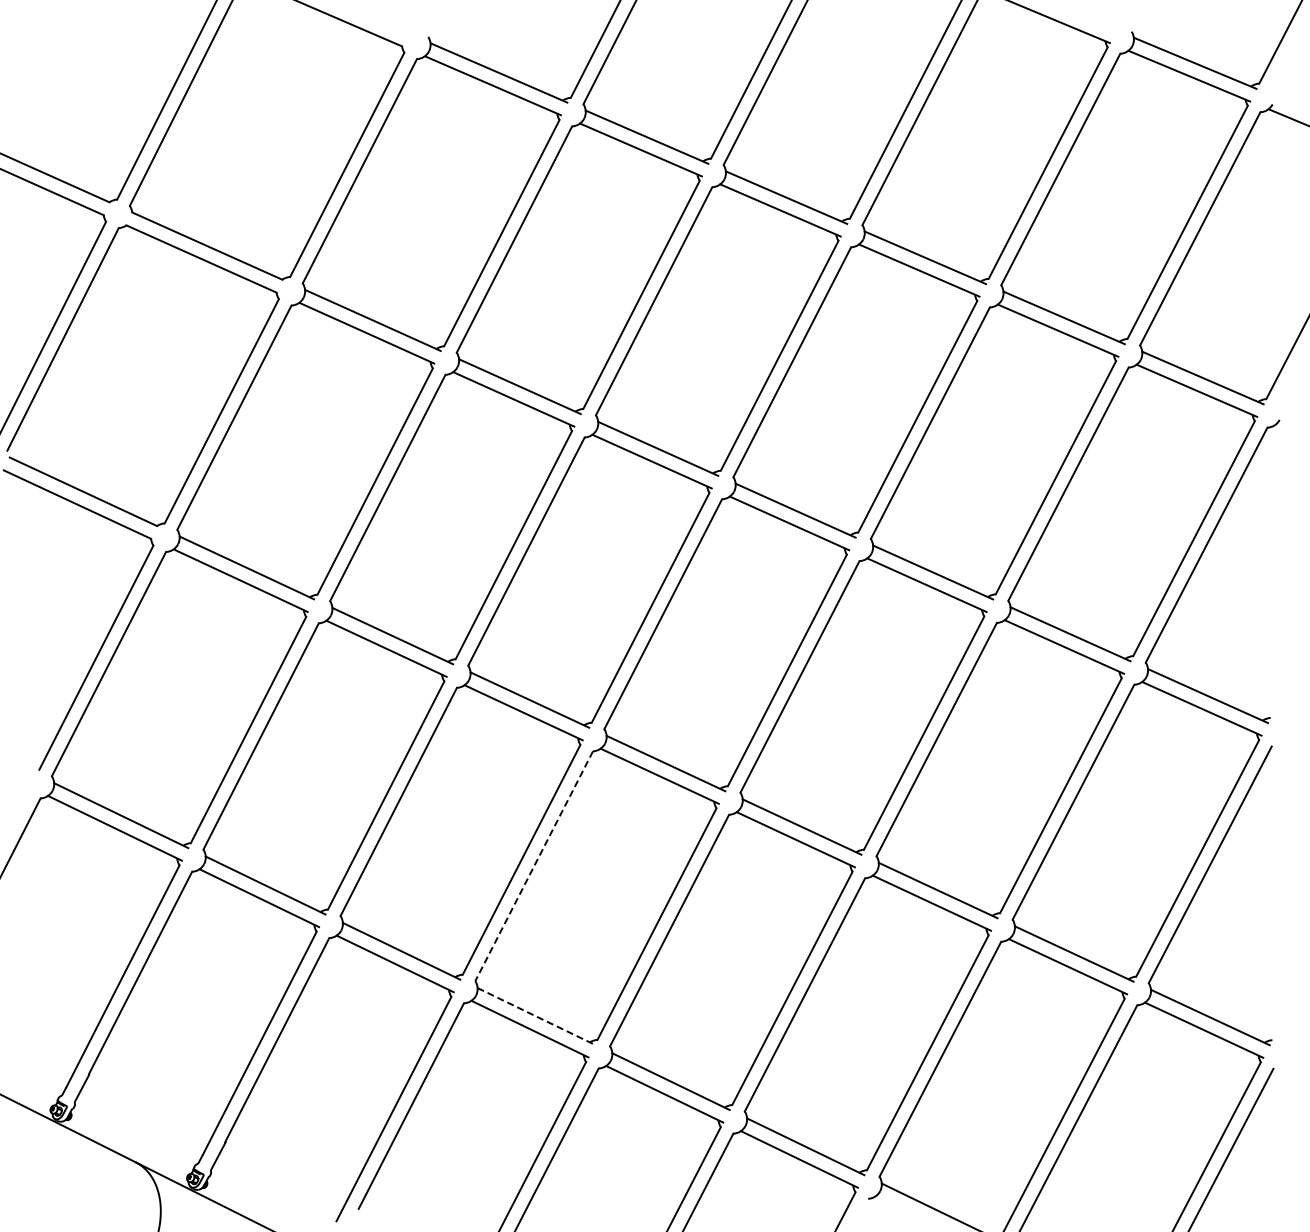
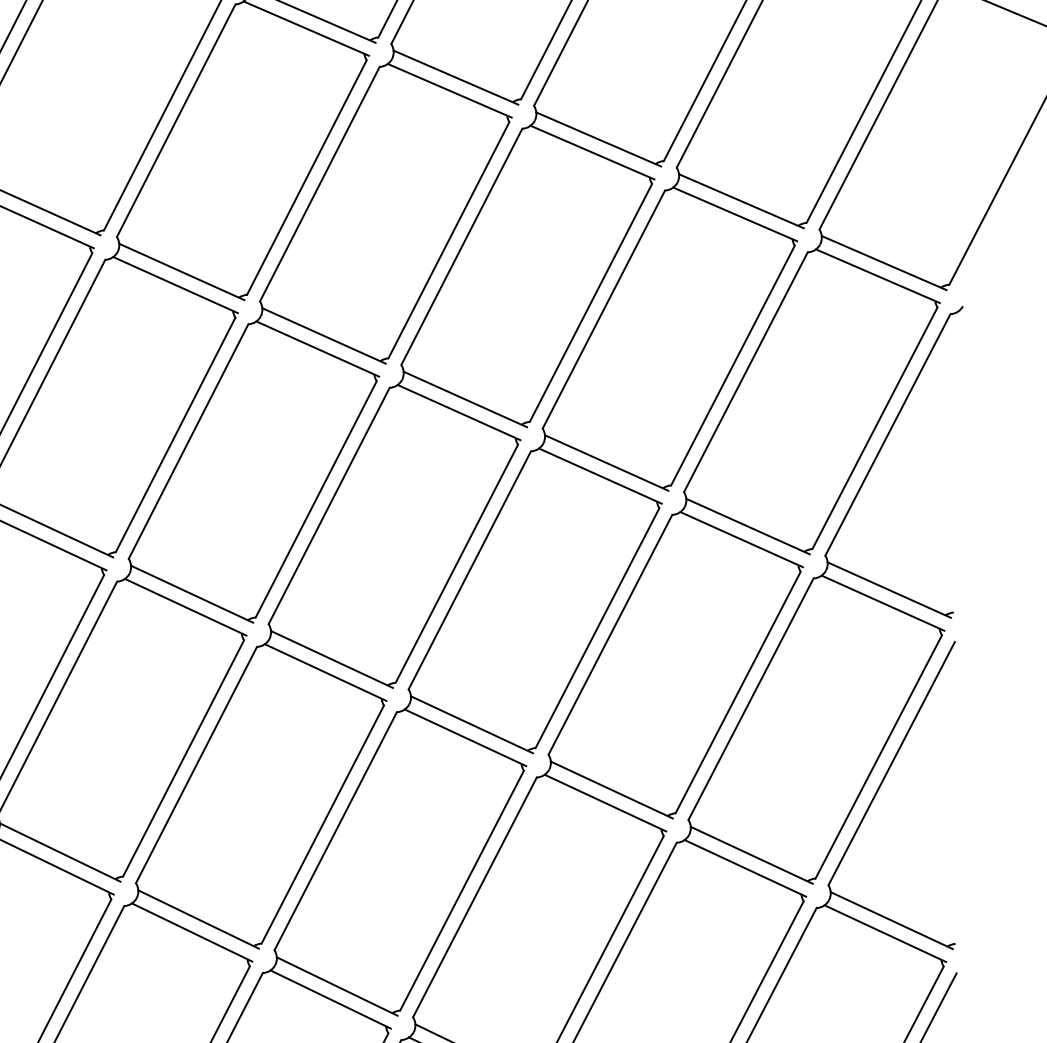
line: (533, 866) -> (195, 765), dashed -> solid
line: (536, 1016) -> (198, 919), dashed -> solid

